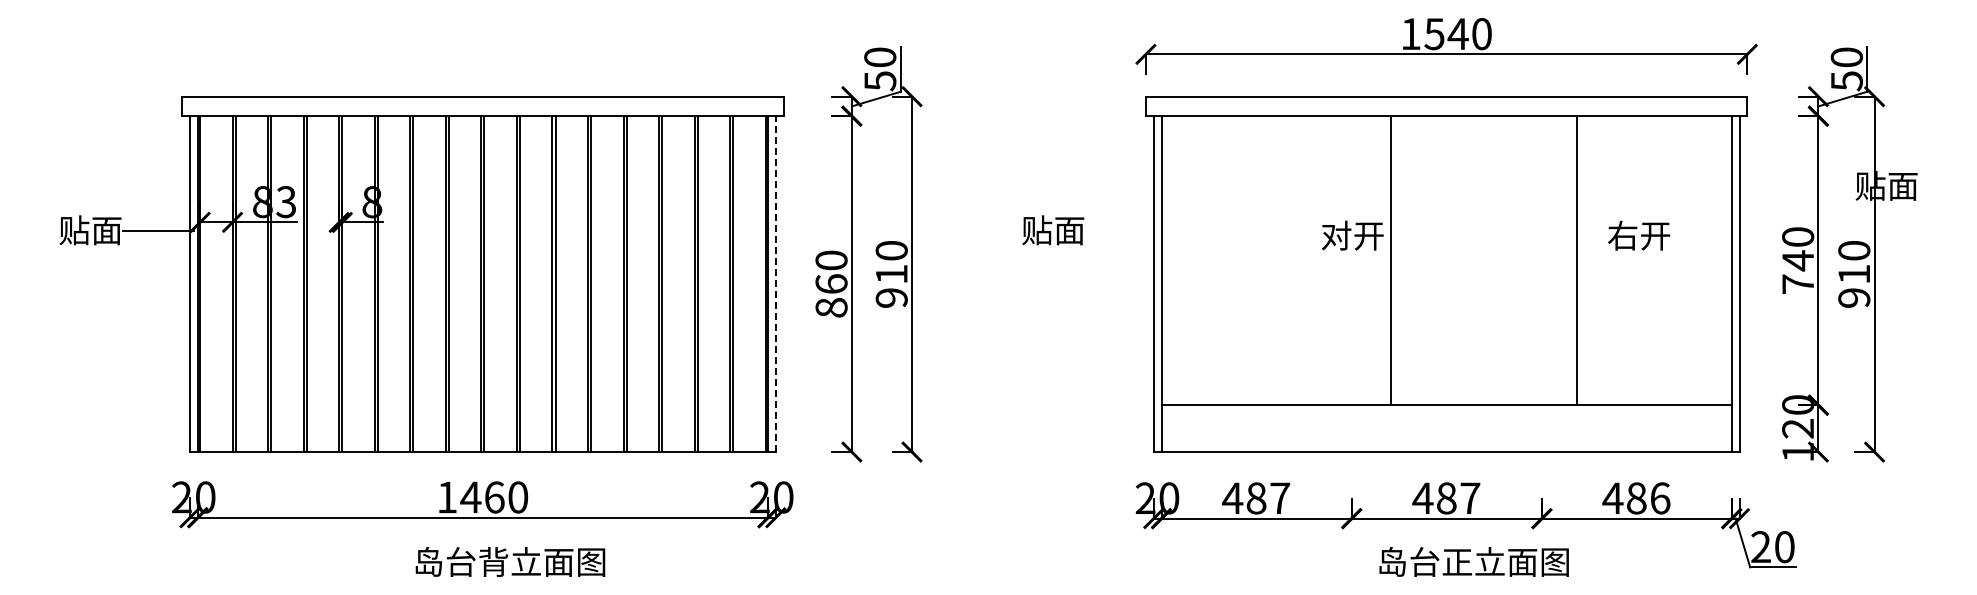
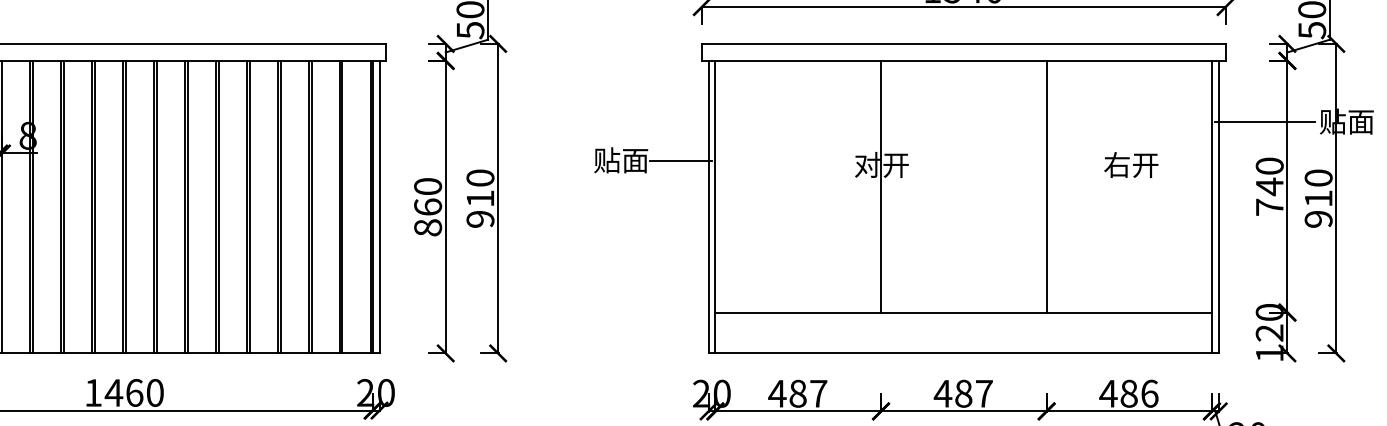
line: (1792, 186) -> (1264, 122), added
line: (1121, 231) -> (680, 161), added
line: (1390, 260) -> (880, 186), moved
line: (1576, 260) -> (1046, 186), moved
line: (775, 284) -> (379, 207), dashed -> solid

